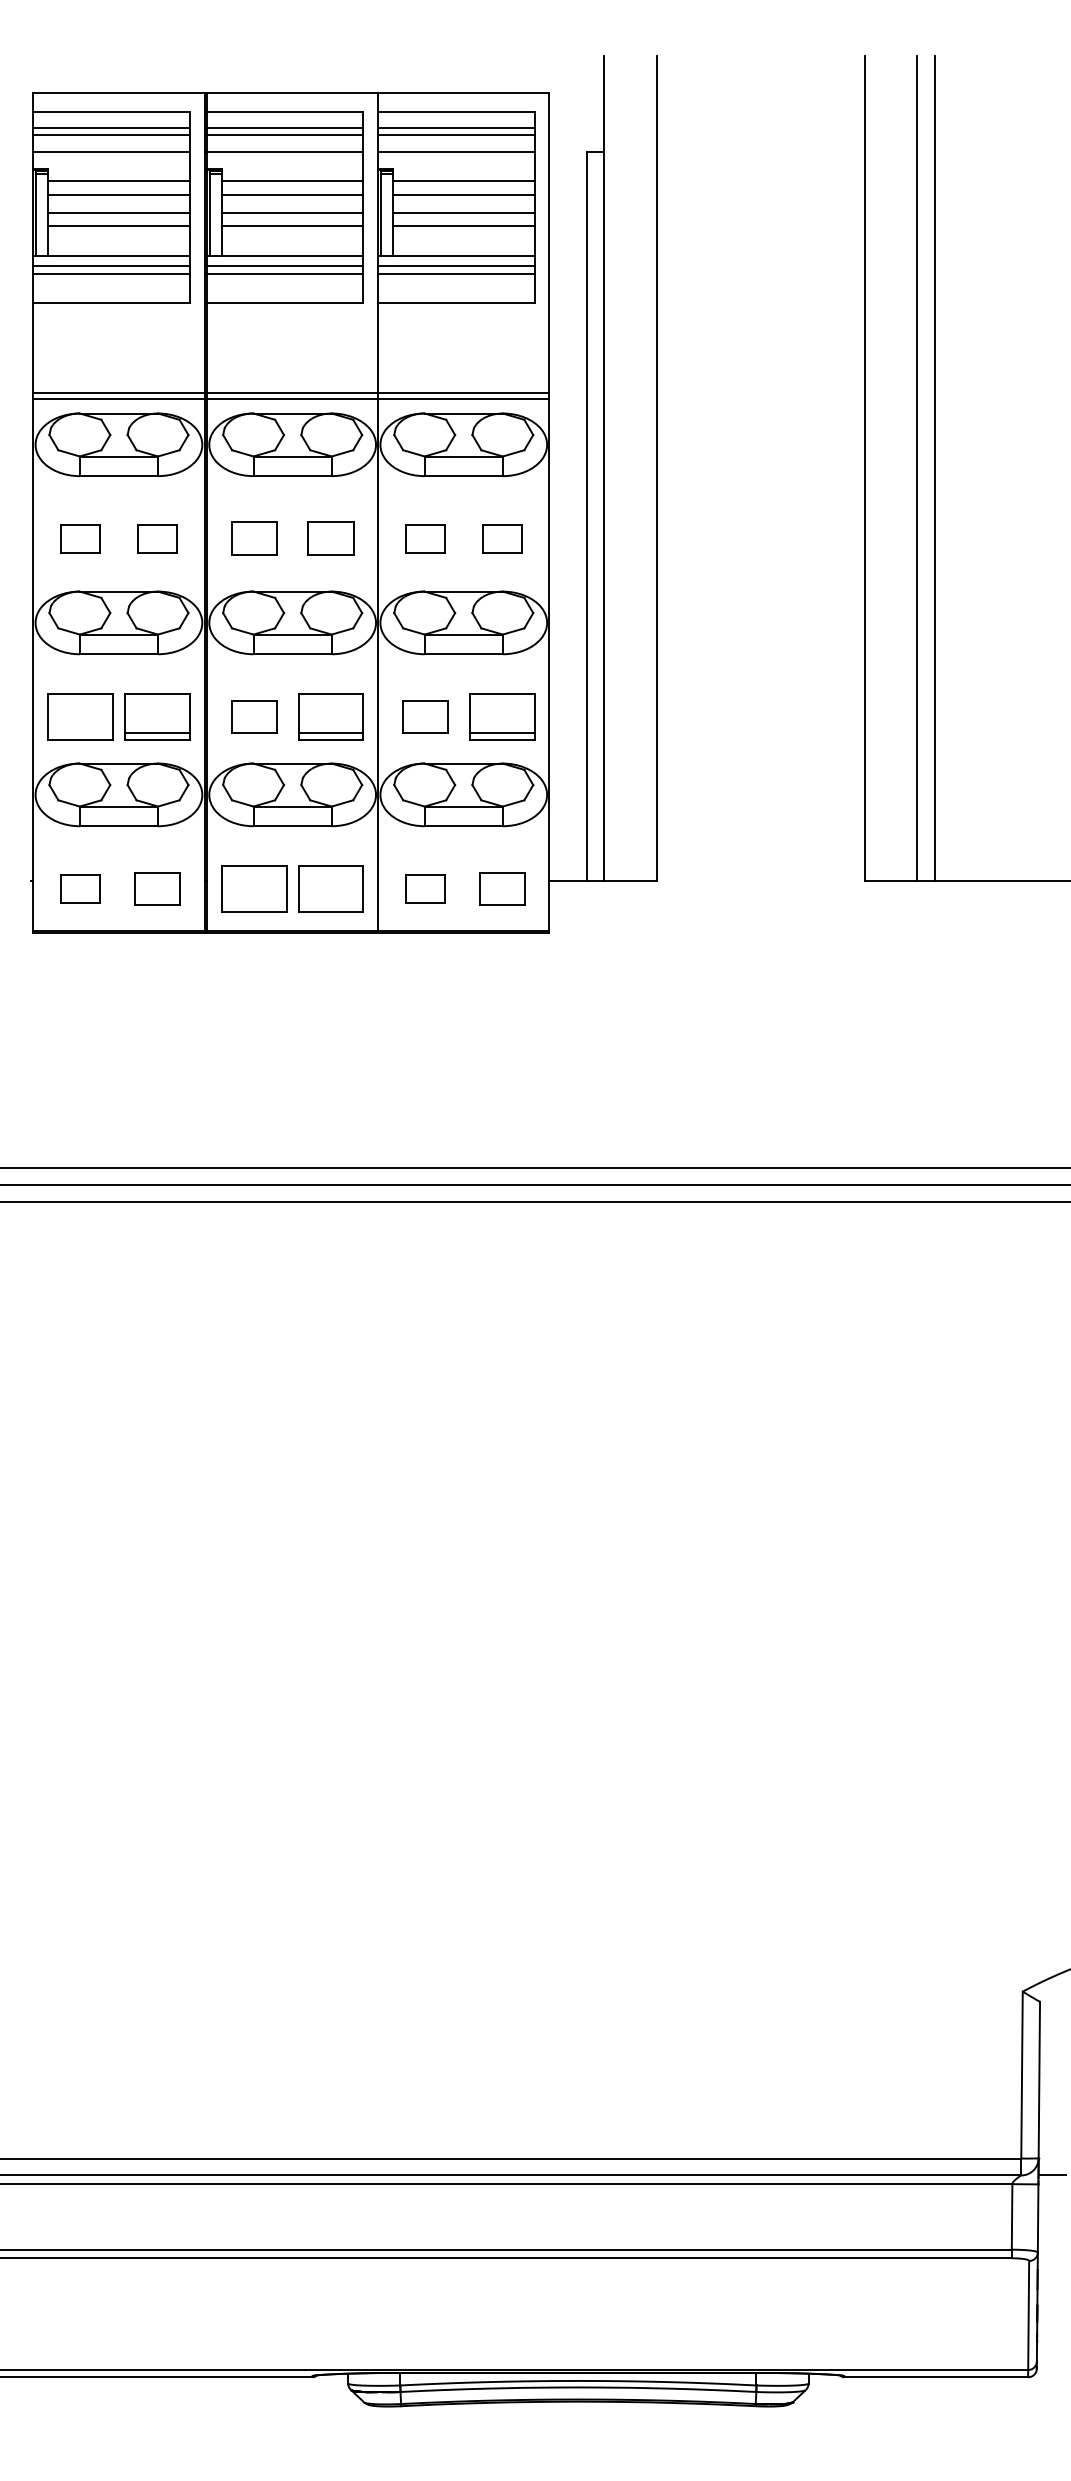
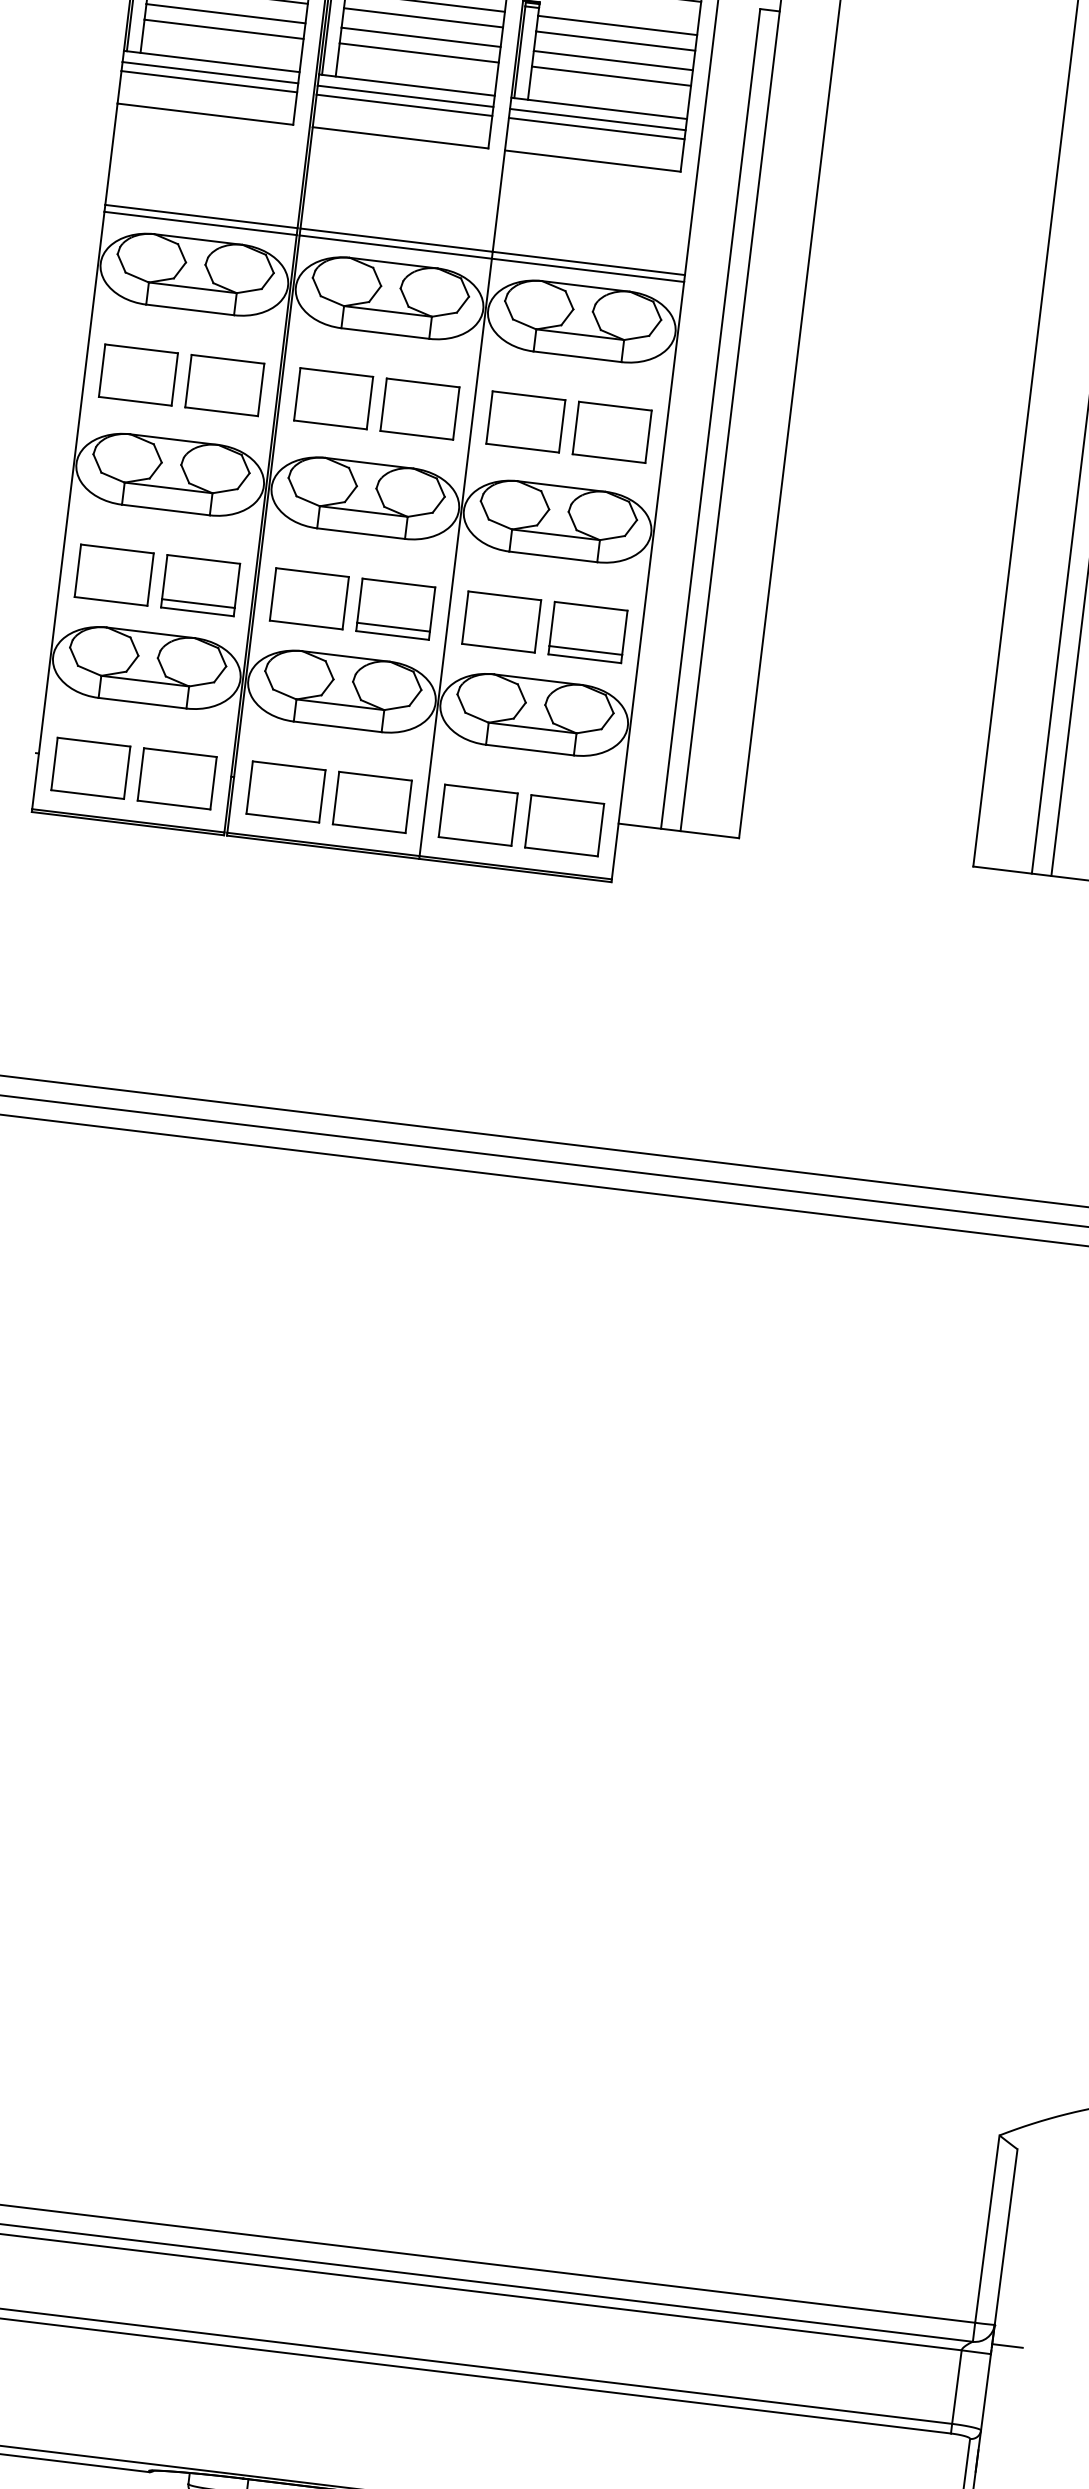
part: (80, 538) -> (138, 374), size x1.67
part: (157, 538) -> (224, 385), size x1.67
part: (254, 538) -> (333, 398), size x1.43
part: (330, 538) -> (419, 408), size x1.43
part: (425, 538) -> (526, 421), size x1.67
part: (502, 538) -> (612, 432), size x1.67
part: (254, 716) -> (309, 598), size x1.43
part: (425, 716) -> (501, 621), size x1.43
part: (80, 888) -> (90, 767), size x1.67
part: (157, 888) -> (177, 778), size x1.43
part: (425, 888) -> (478, 814), size x1.67
part: (502, 888) -> (565, 825), size x1.43

